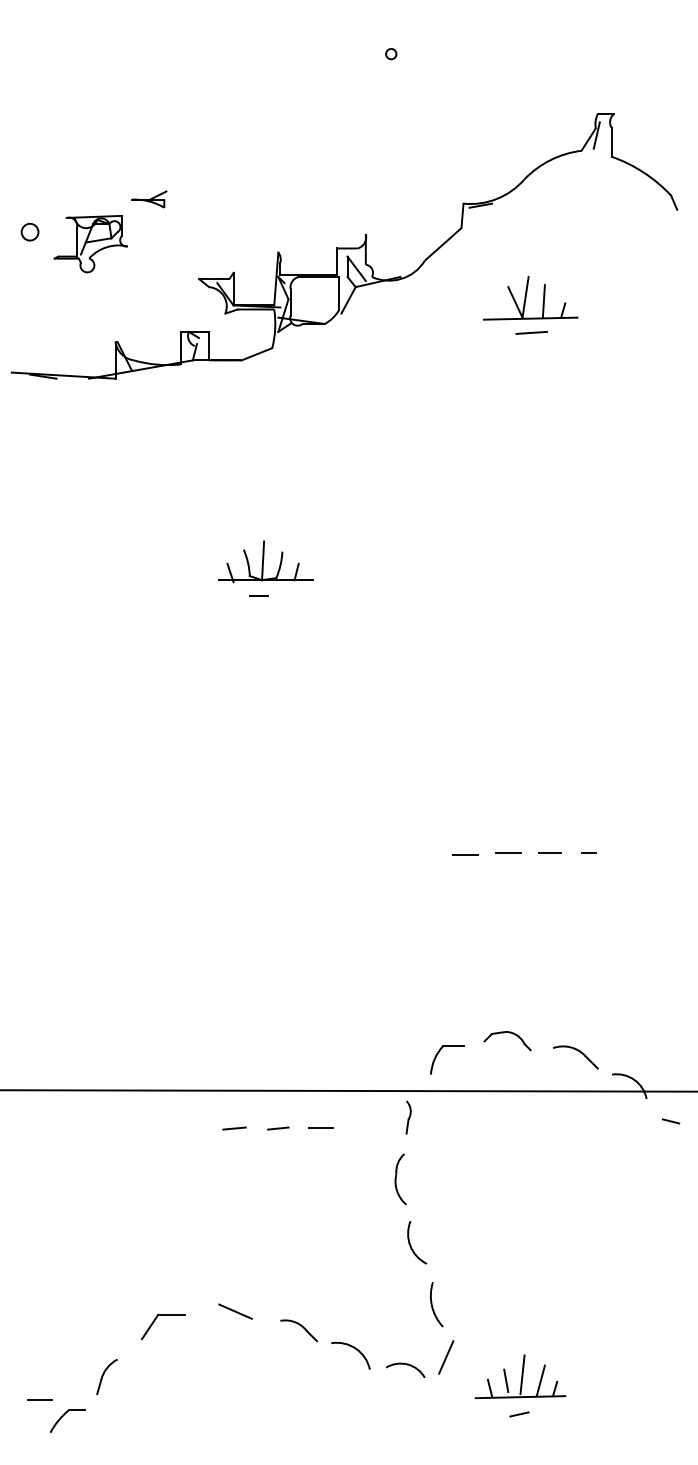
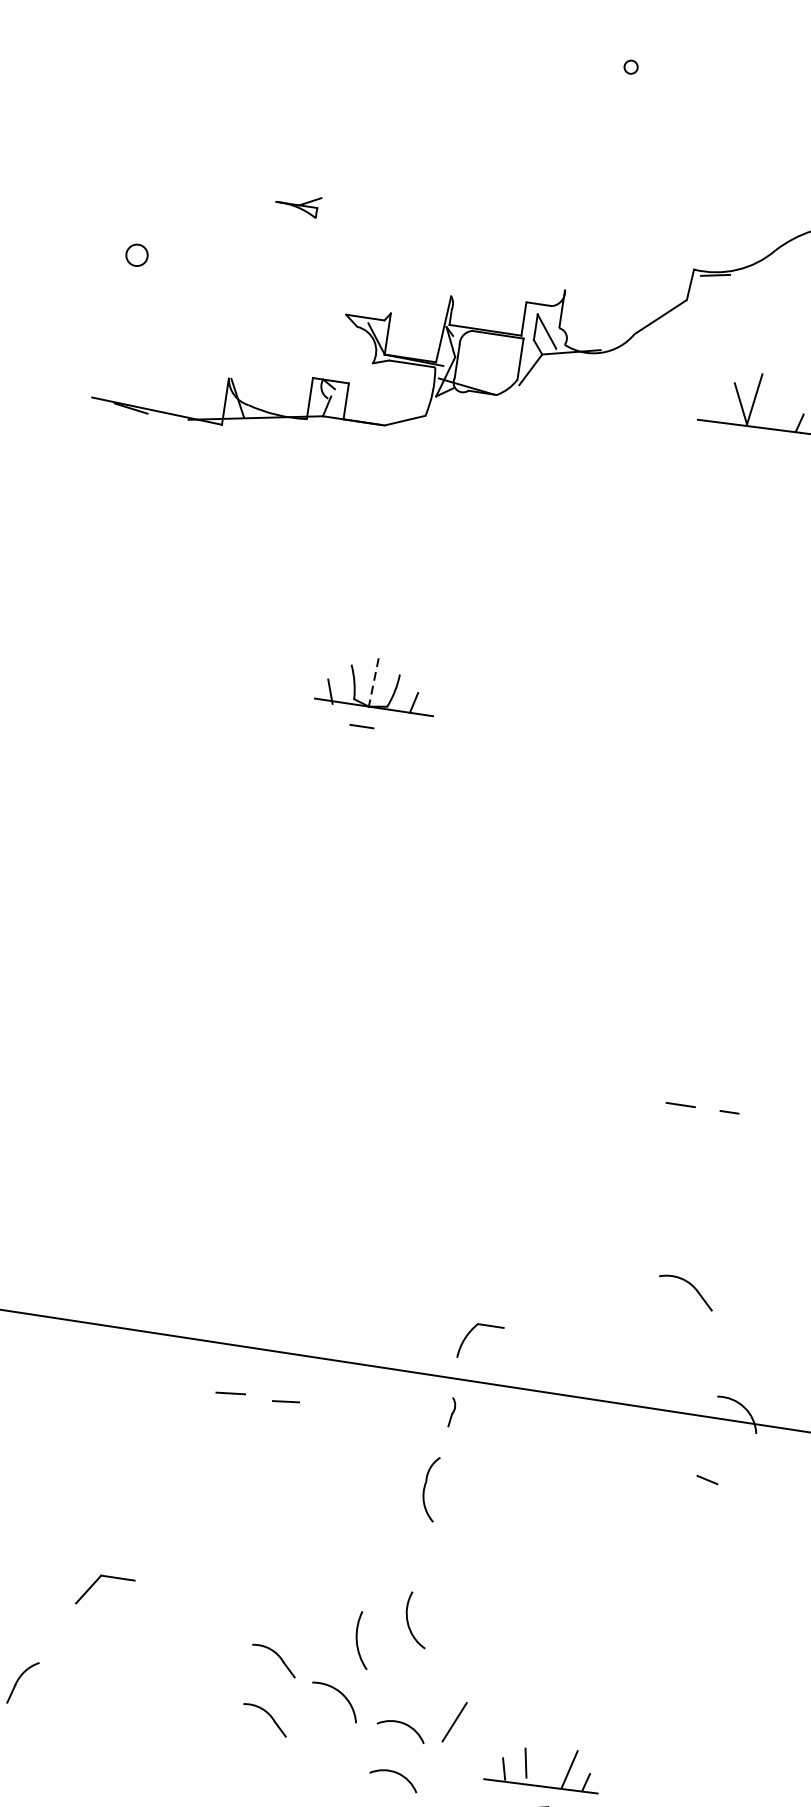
circle: (29, 231) -> (136, 254), moved
part: (90, 244) -> (215, 250), removed
line: (543, 301) -> (776, 408), removed
line: (531, 332) -> (755, 444), removed
line: (263, 561) -> (374, 683), solid -> dashed
line: (508, 852) -> (628, 1096), removed
line: (465, 854) -> (573, 1091), removed
part: (508, 1033) -> (594, 1325), removed
part: (577, 1051) -> (689, 1285), moved
part: (438, 1054) -> (470, 1333), moved
part: (408, 1117) -> (452, 1412), size x0.7
line: (671, 1121) -> (707, 1480), moved
line: (320, 1127) -> (339, 1408), removed
arc: (411, 1245) -> (409, 1622), moved
arc: (433, 1306) -> (358, 1642), moved
line: (235, 1311) -> (197, 1624), removed
part: (154, 1322) -> (95, 1584), moved
line: (522, 1374) -> (547, 1758), removed
part: (299, 1377) -> (265, 1719), added
arc: (406, 1404) -> (395, 1774), added

